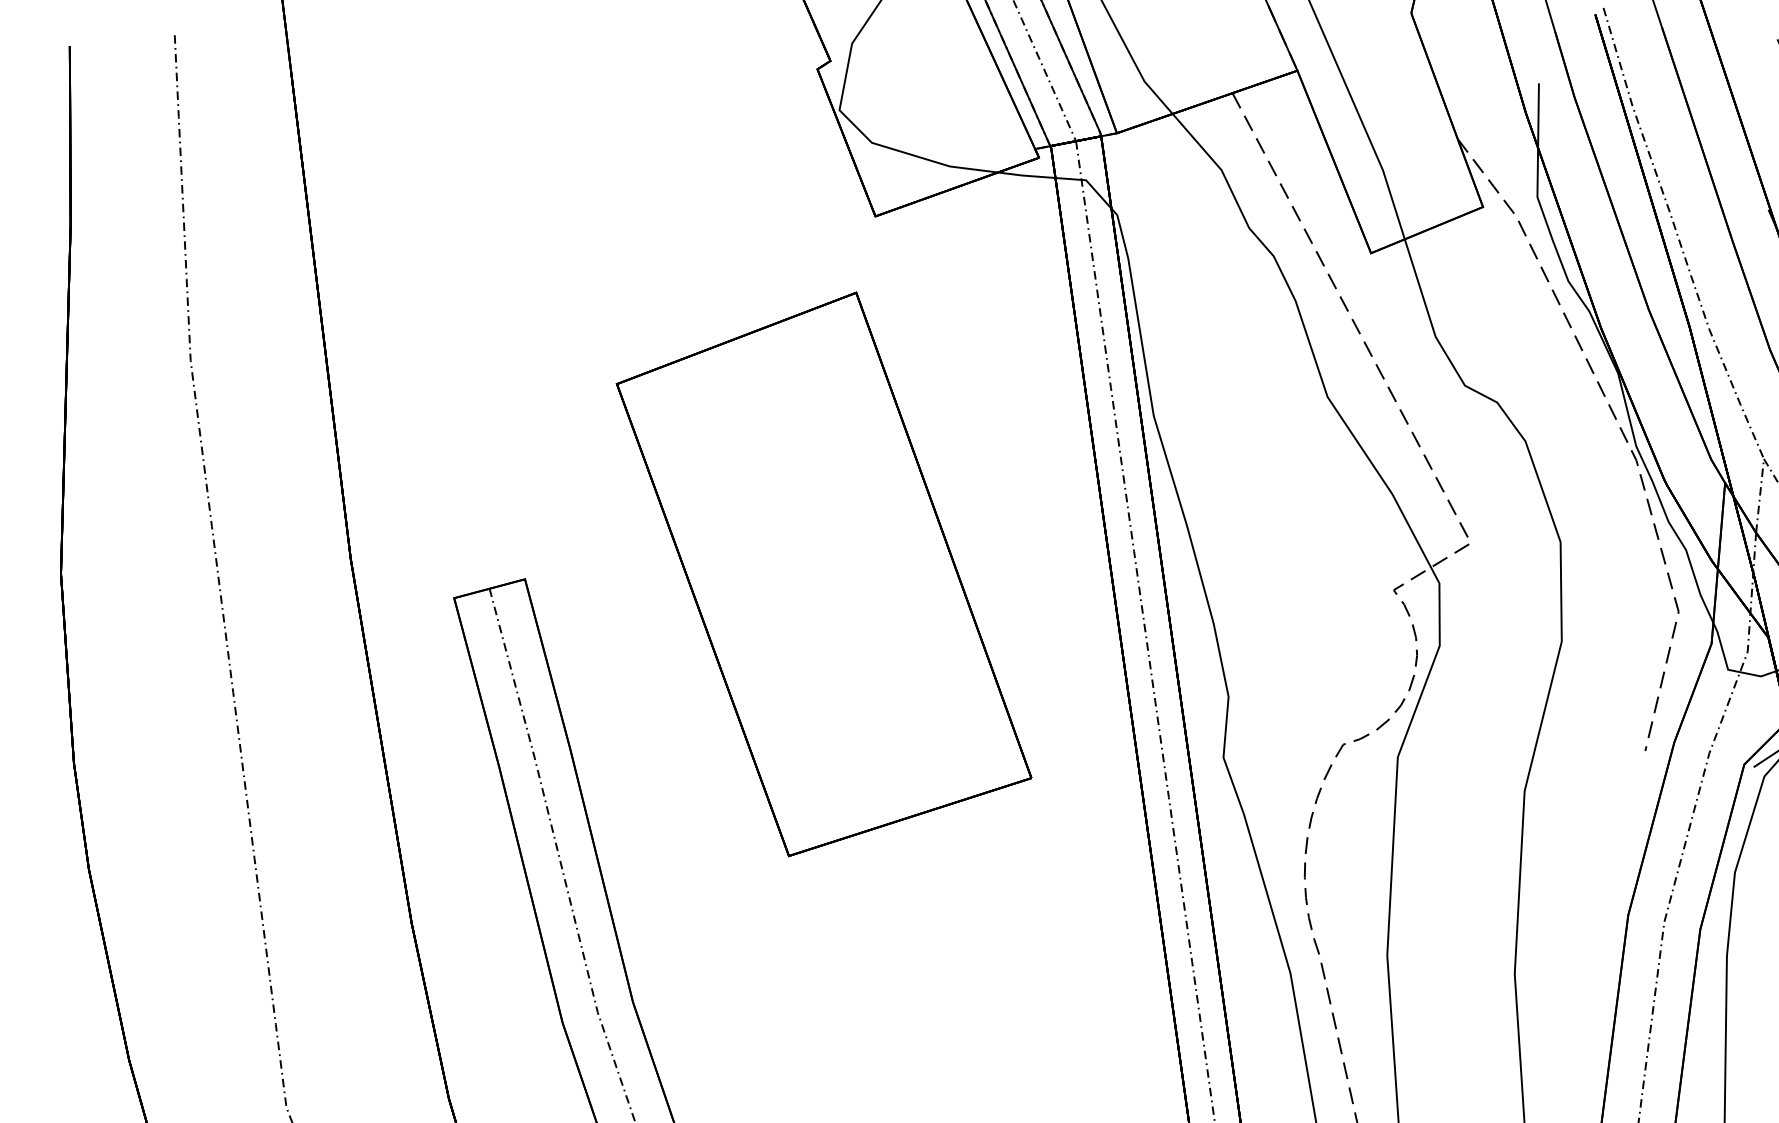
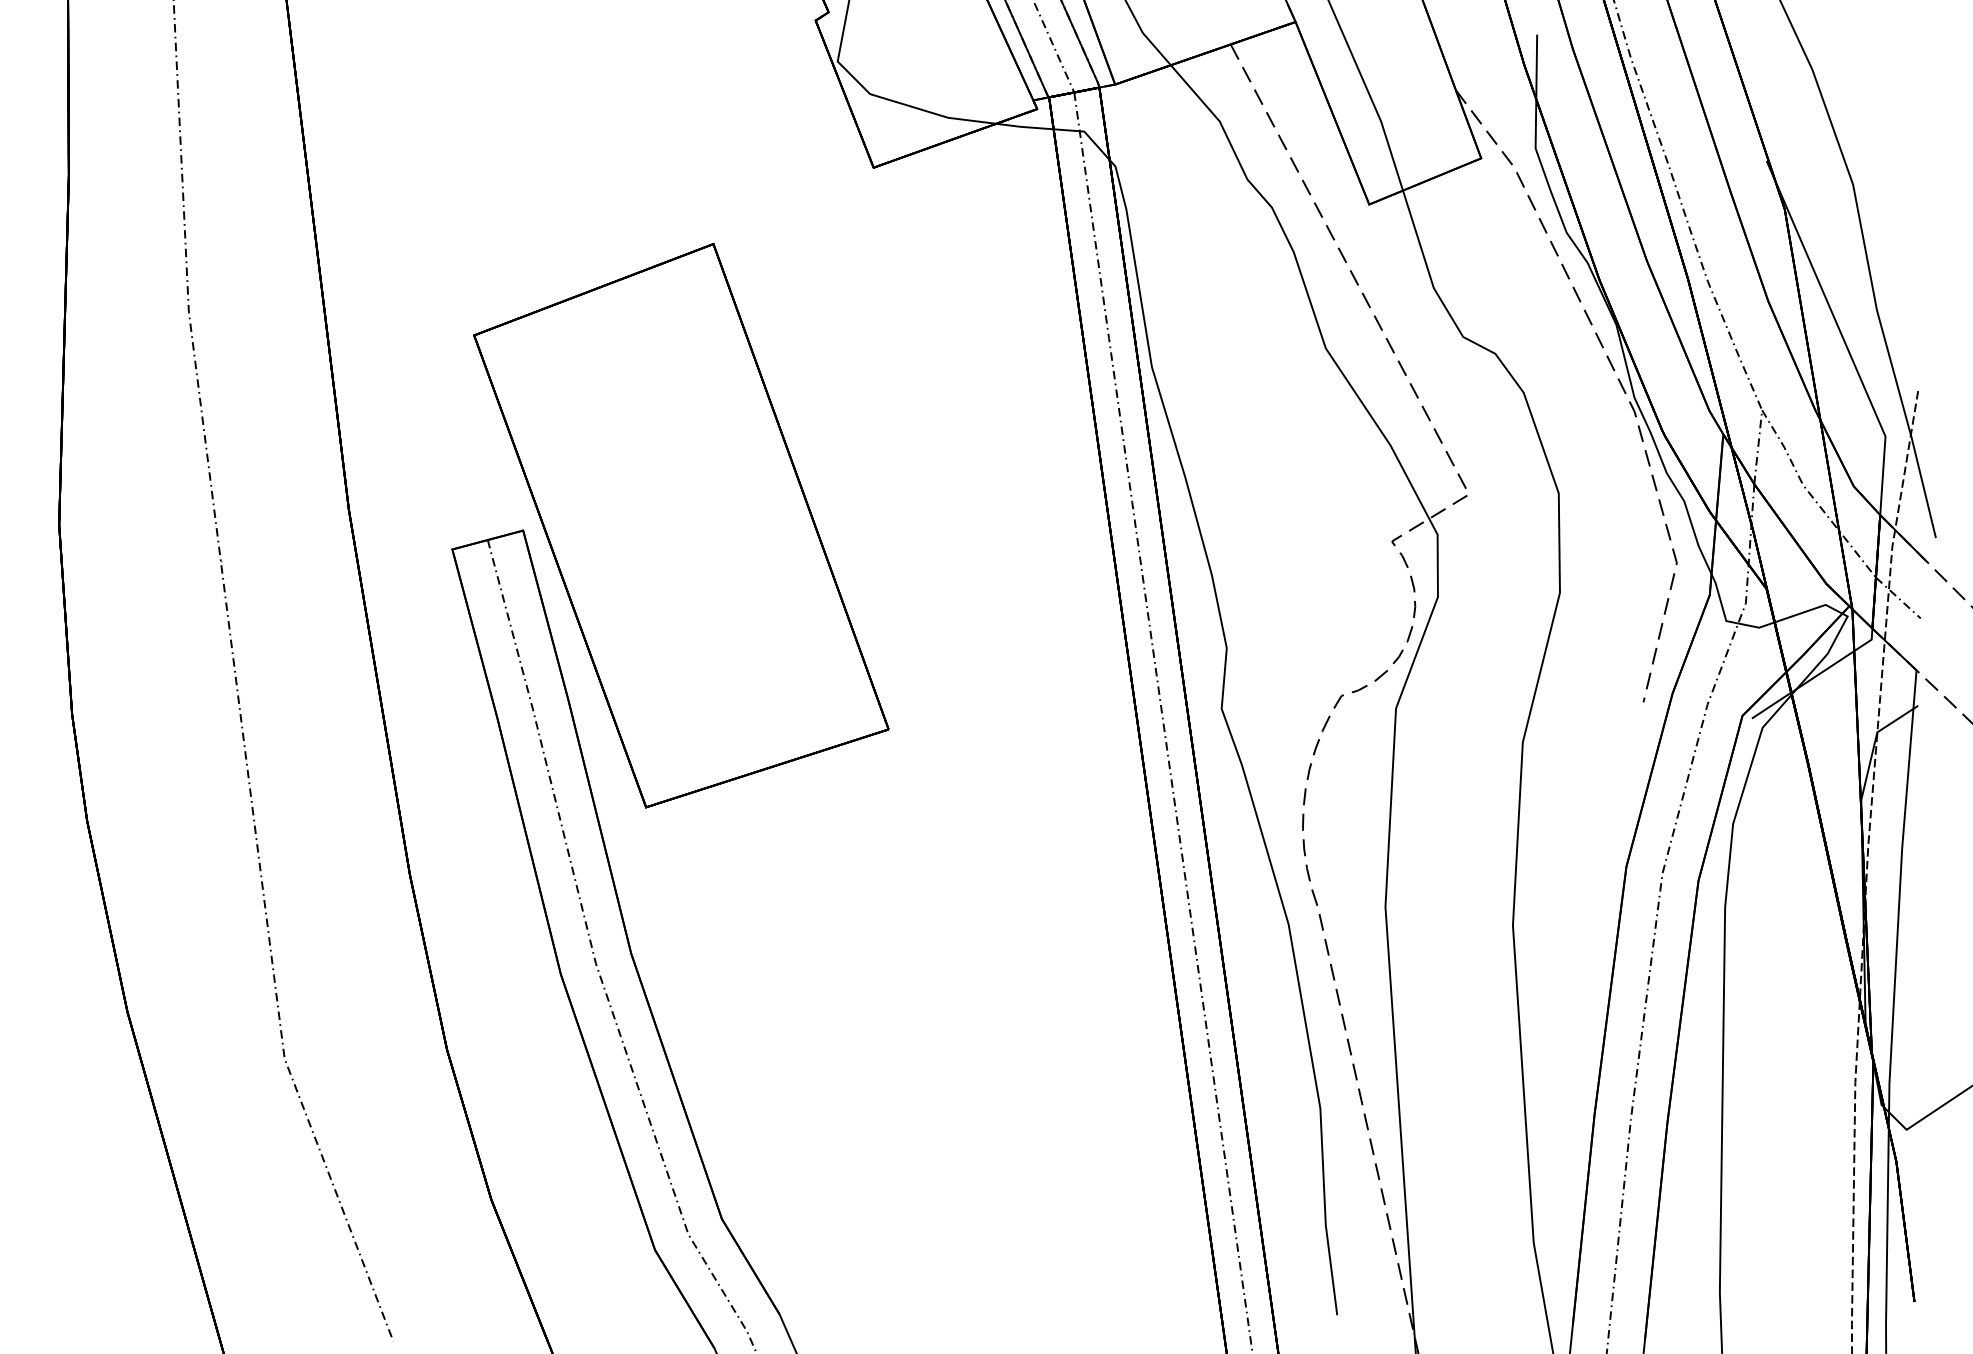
part: (824, 574) -> (681, 525), moved

